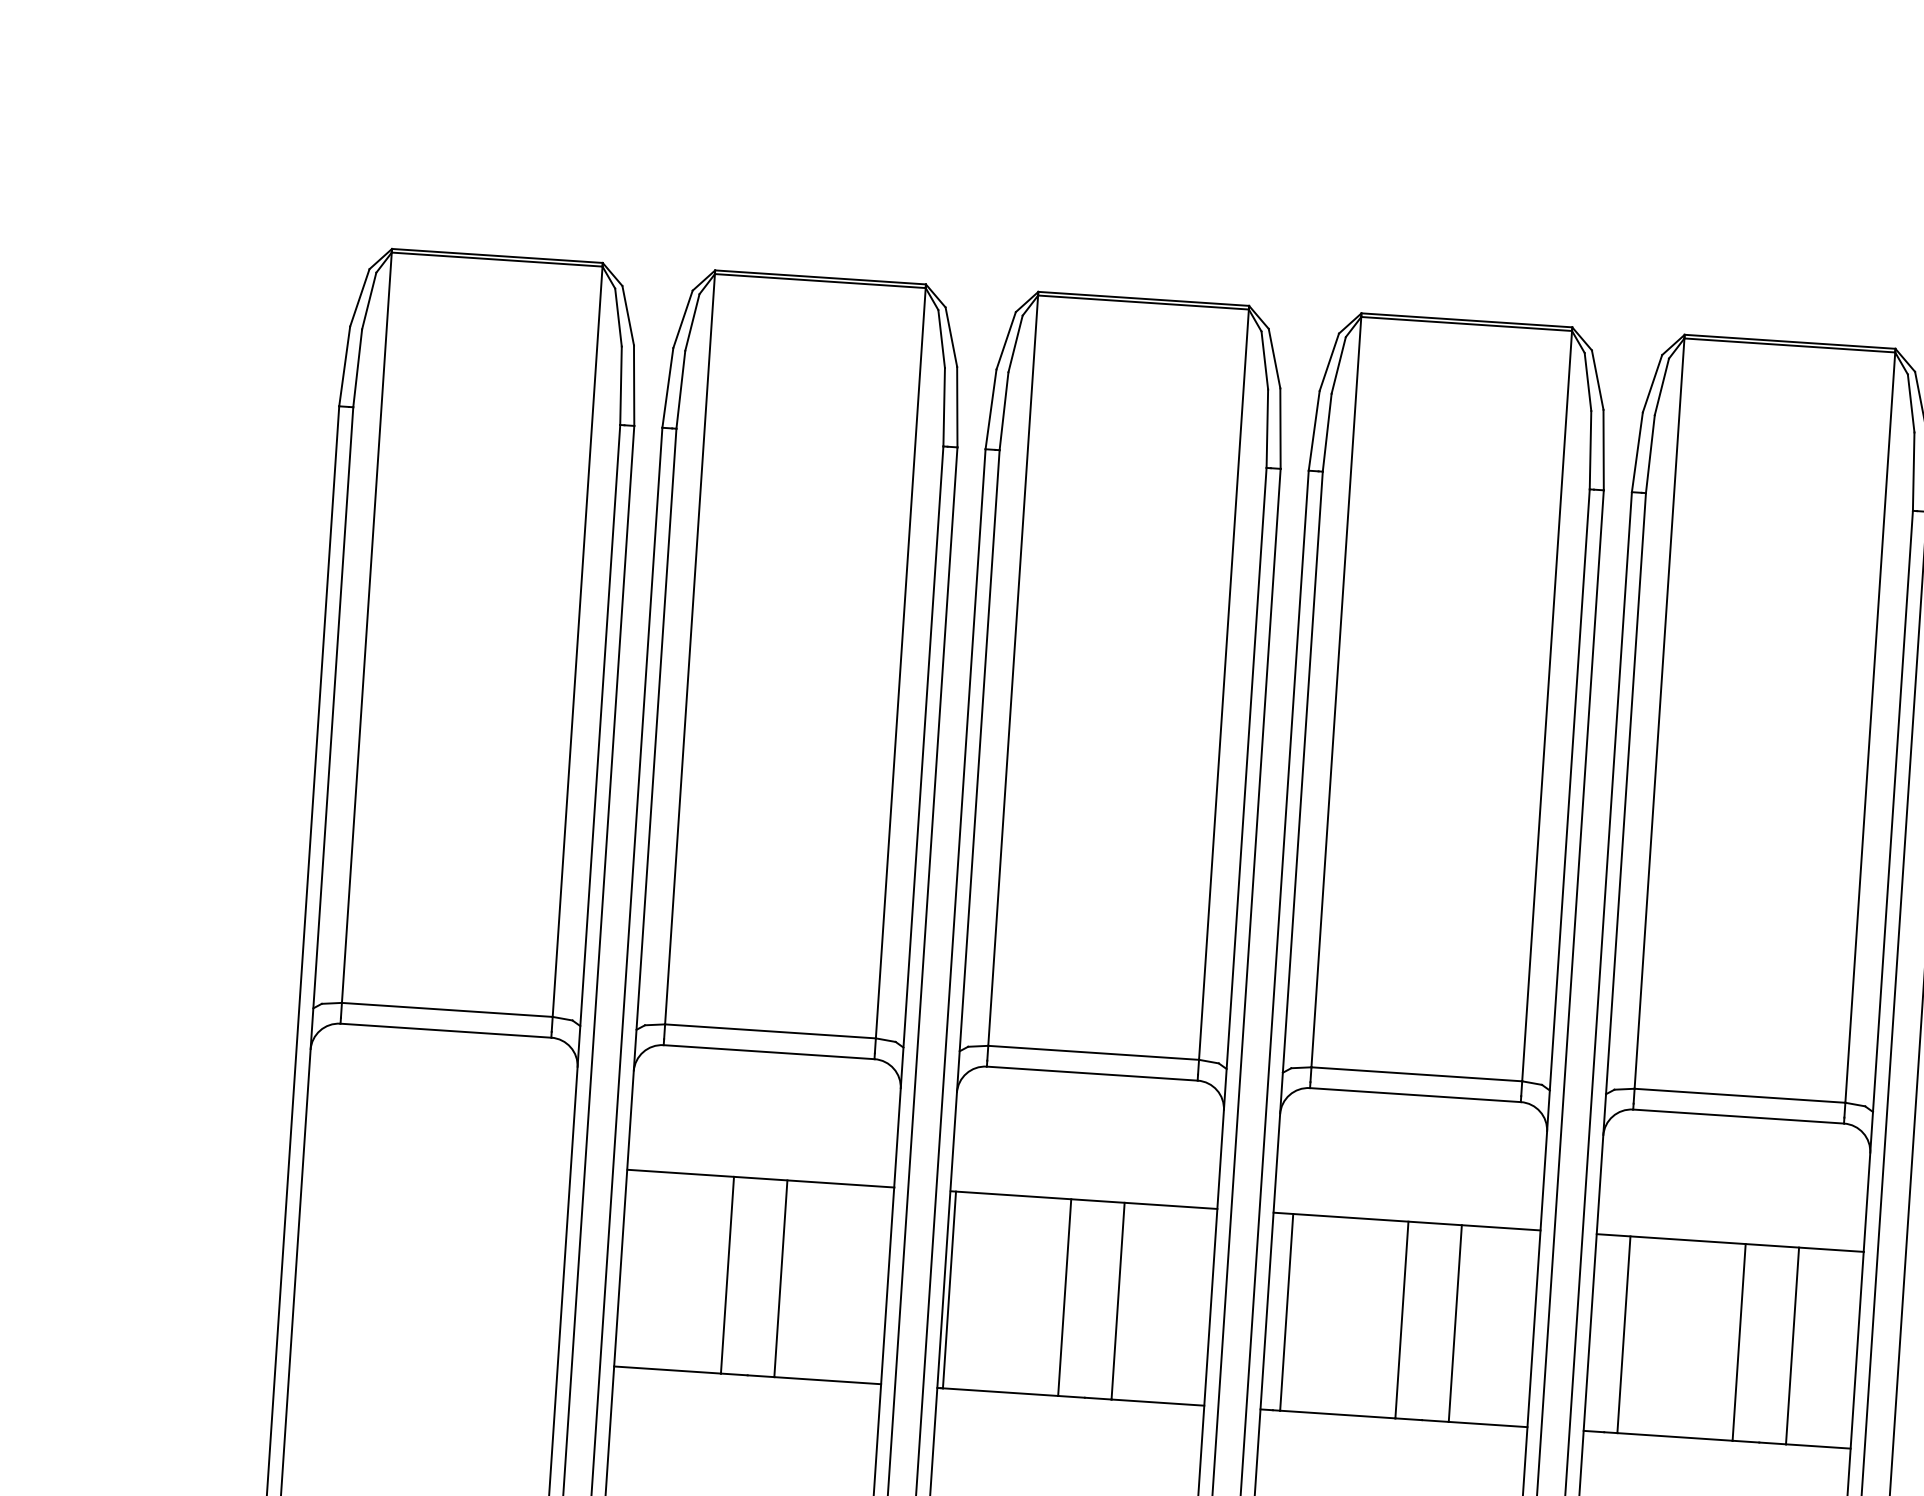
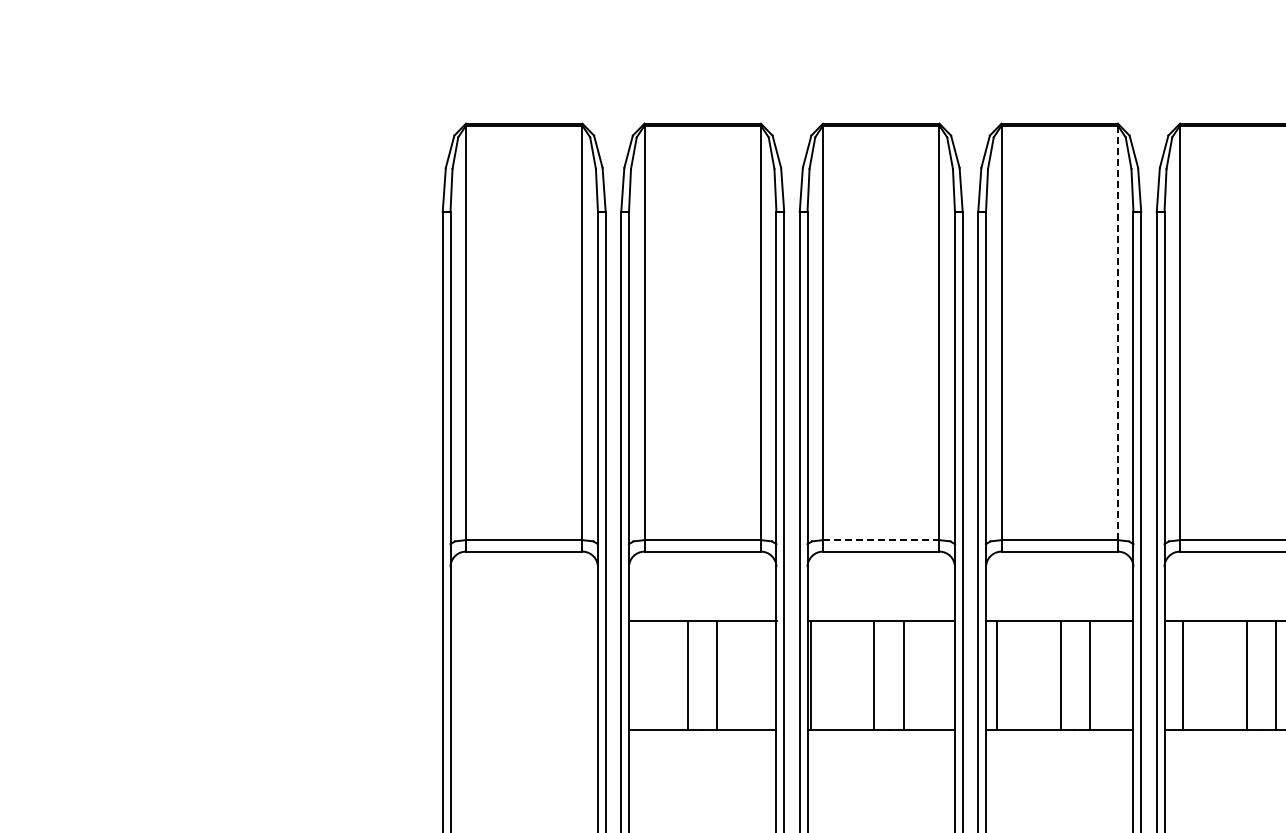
line: (1546, 705) -> (1117, 332), solid -> dashed
line: (1094, 1053) -> (881, 540), solid -> dashed

